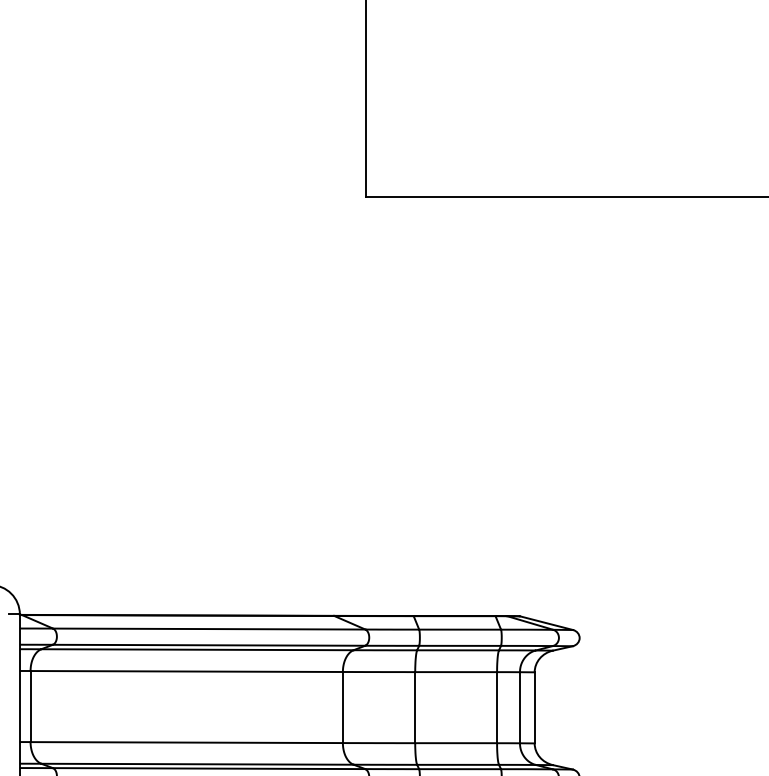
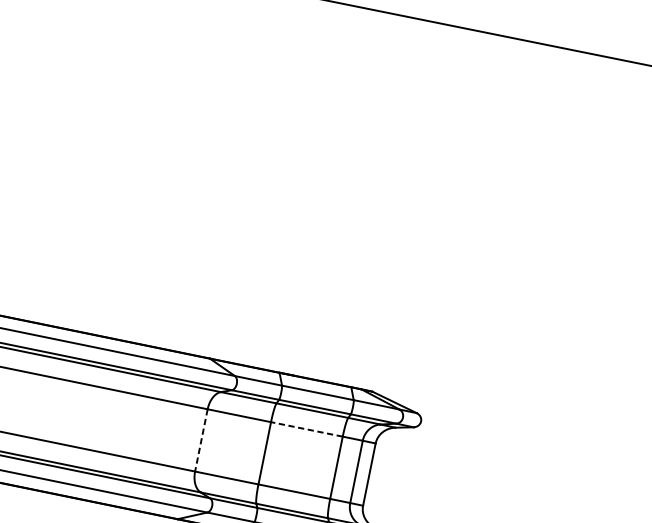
line: (456, 672) -> (307, 429), solid -> dashed
line: (342, 707) -> (201, 440), solid -> dashed

